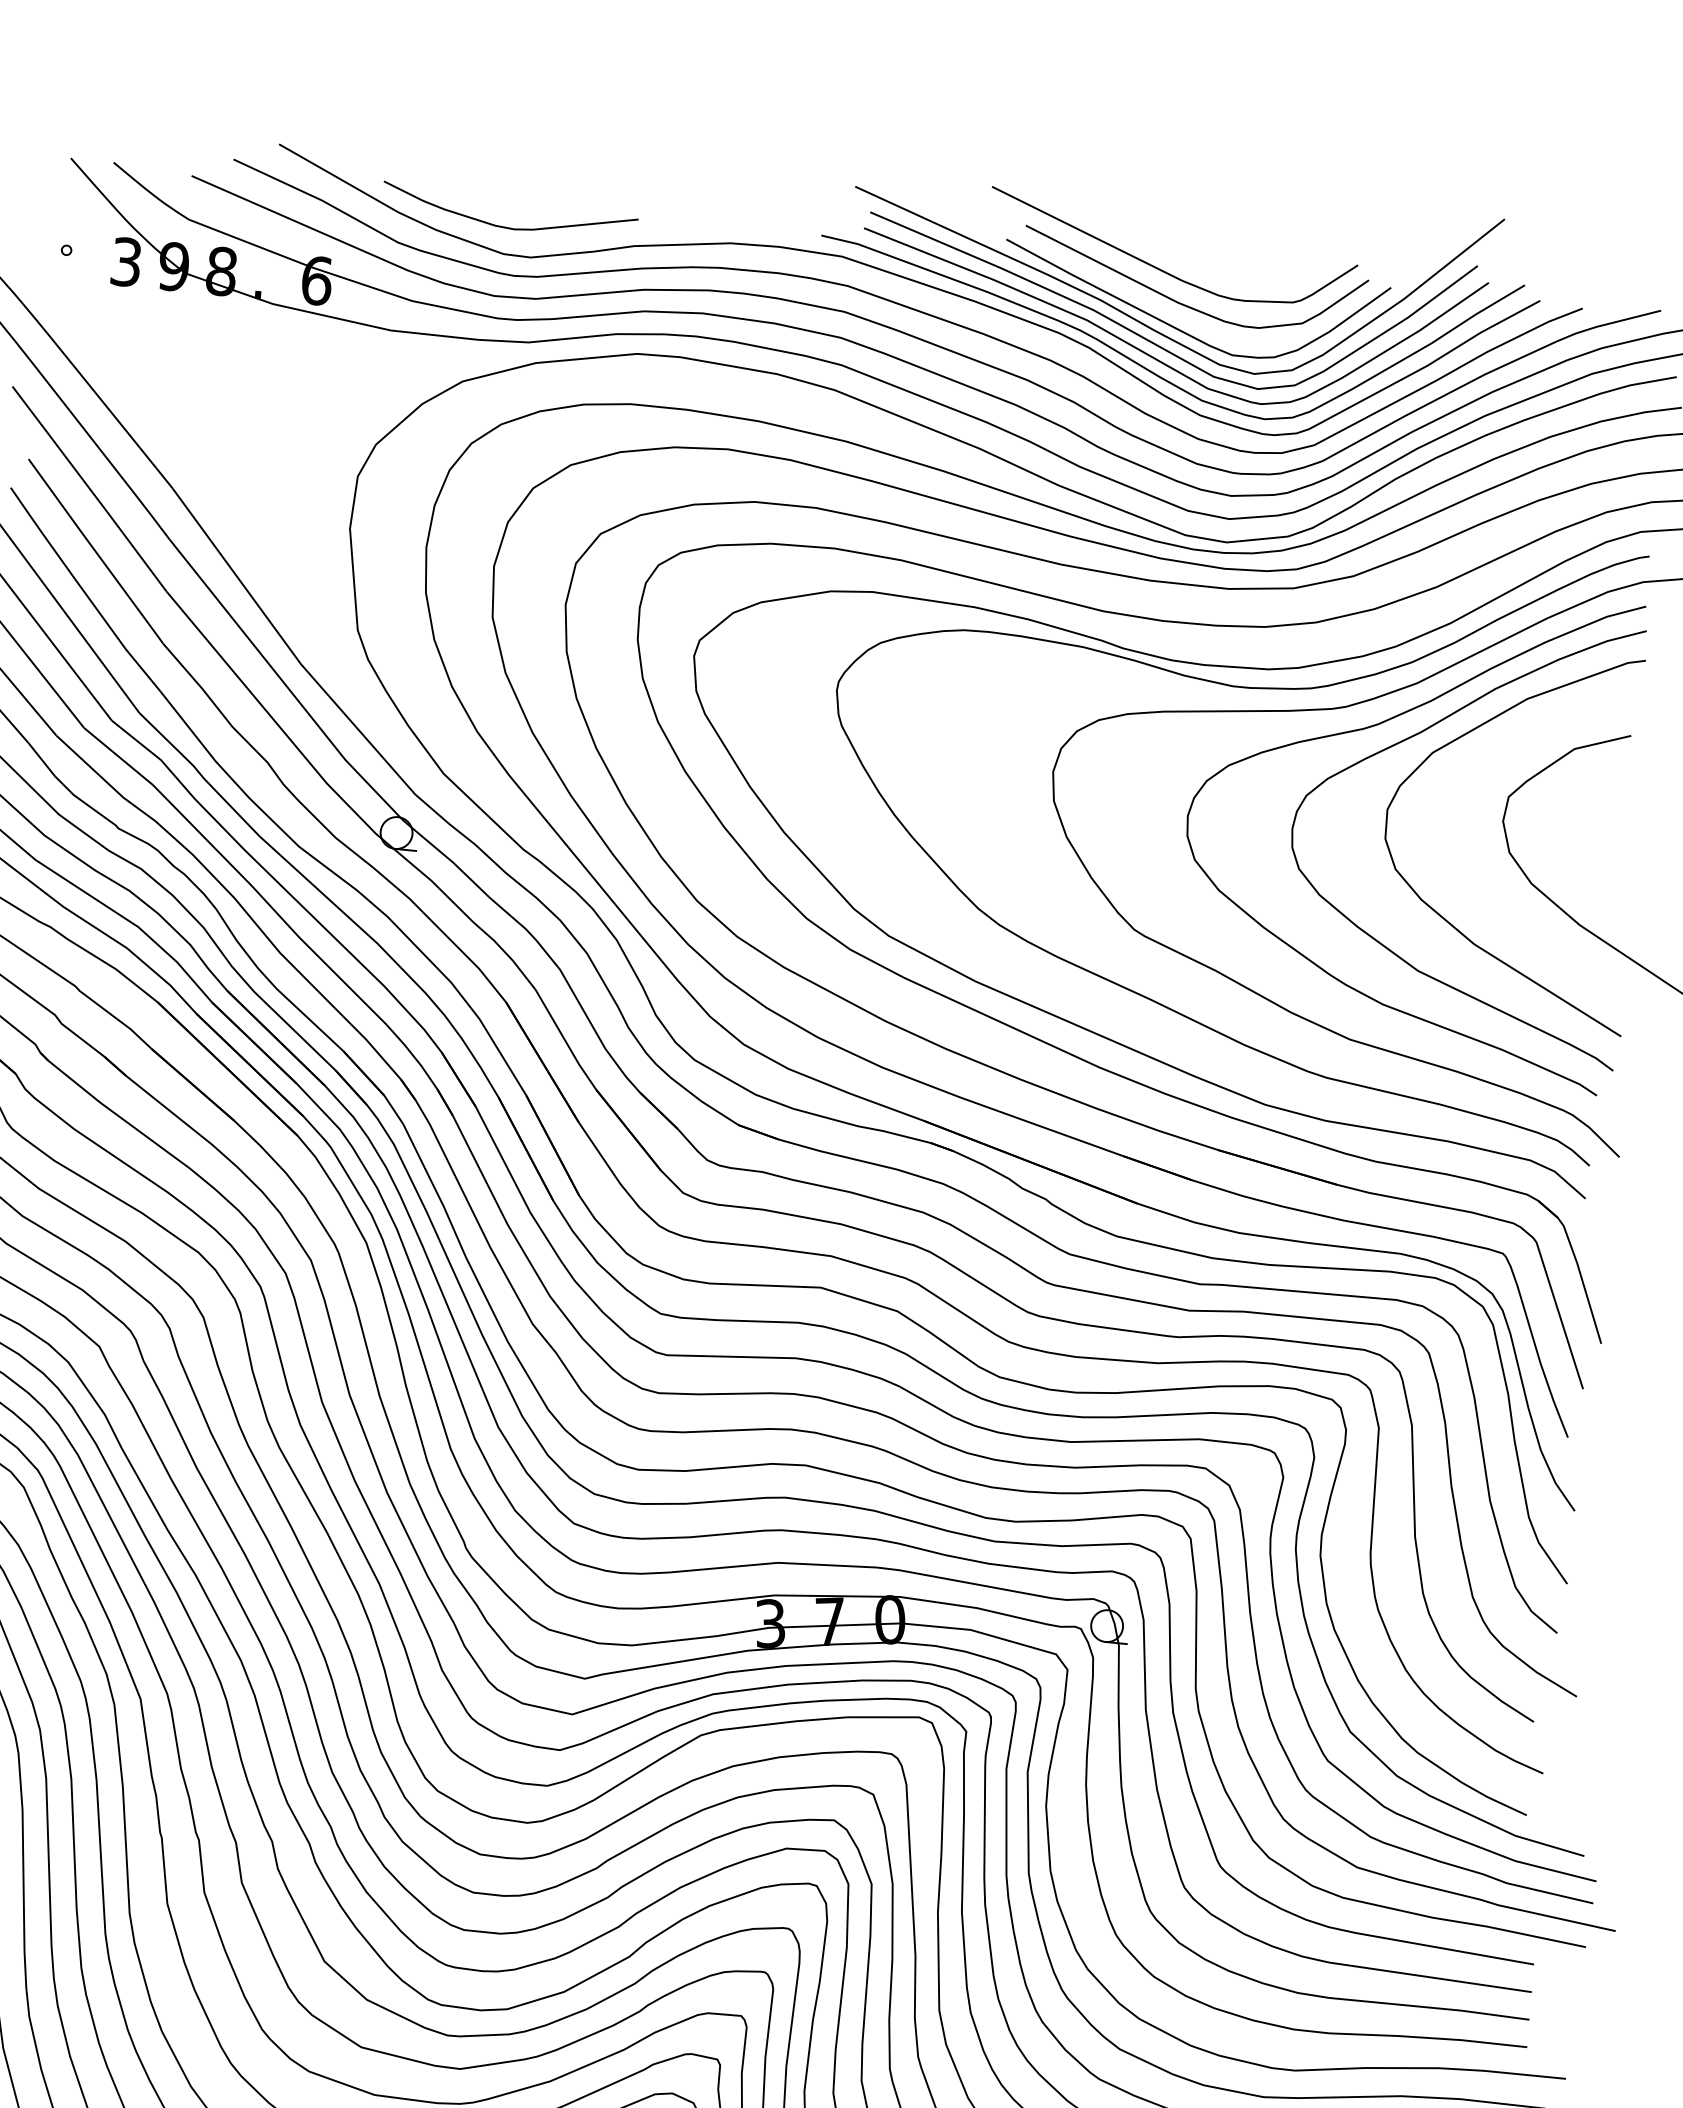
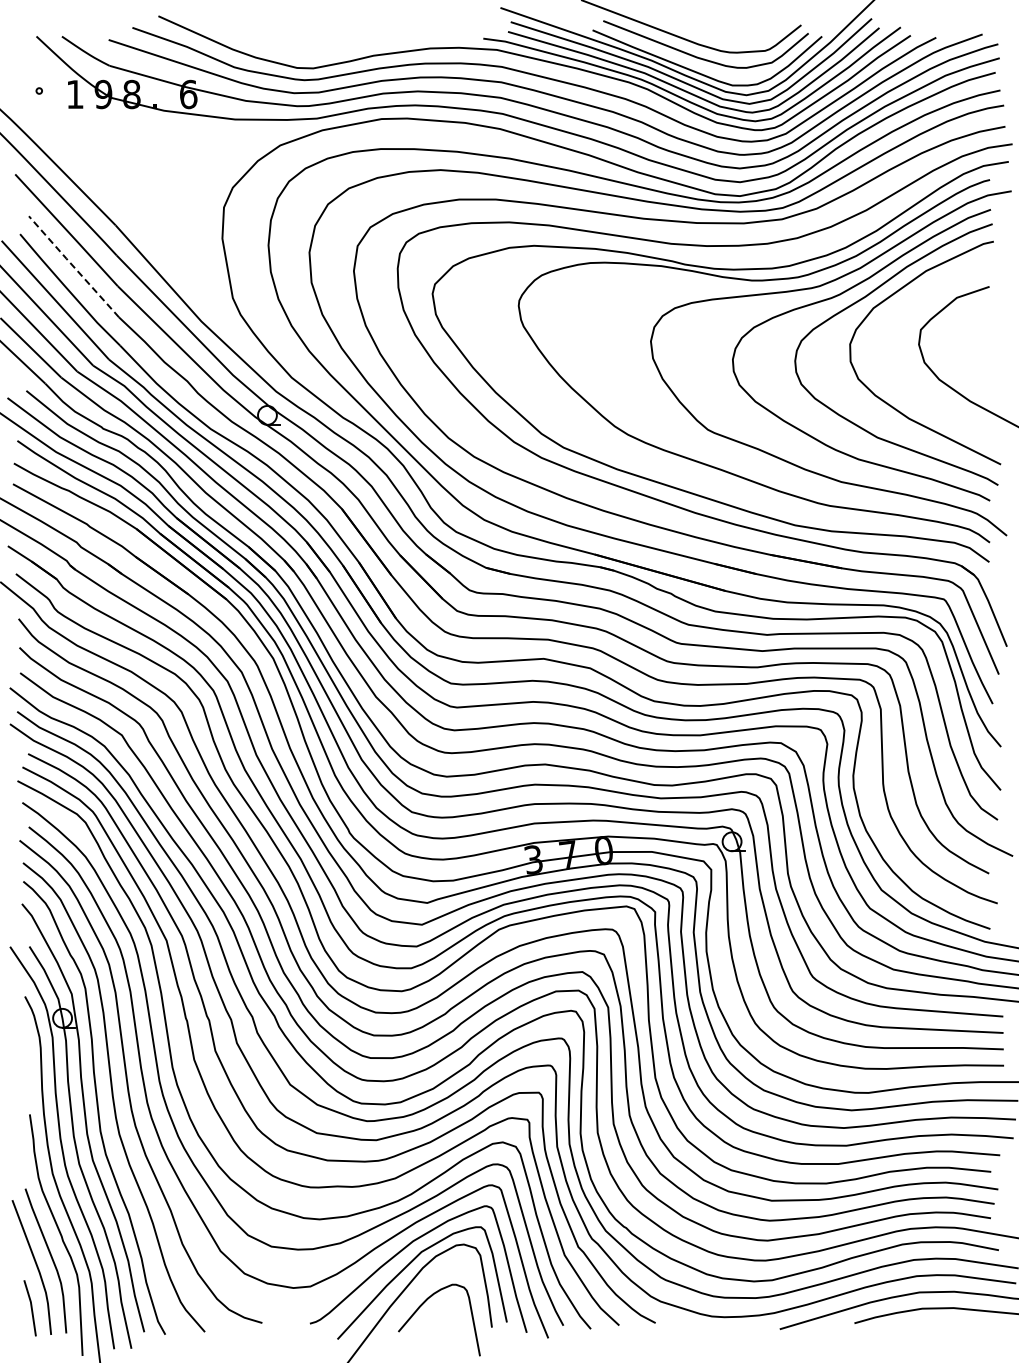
curve: (508, 226) -> (298, 51), removed
text: (125, 261) -> (74, 94), 3 -> 1
line: (95, 550) -> (73, 266), solid -> dashed

